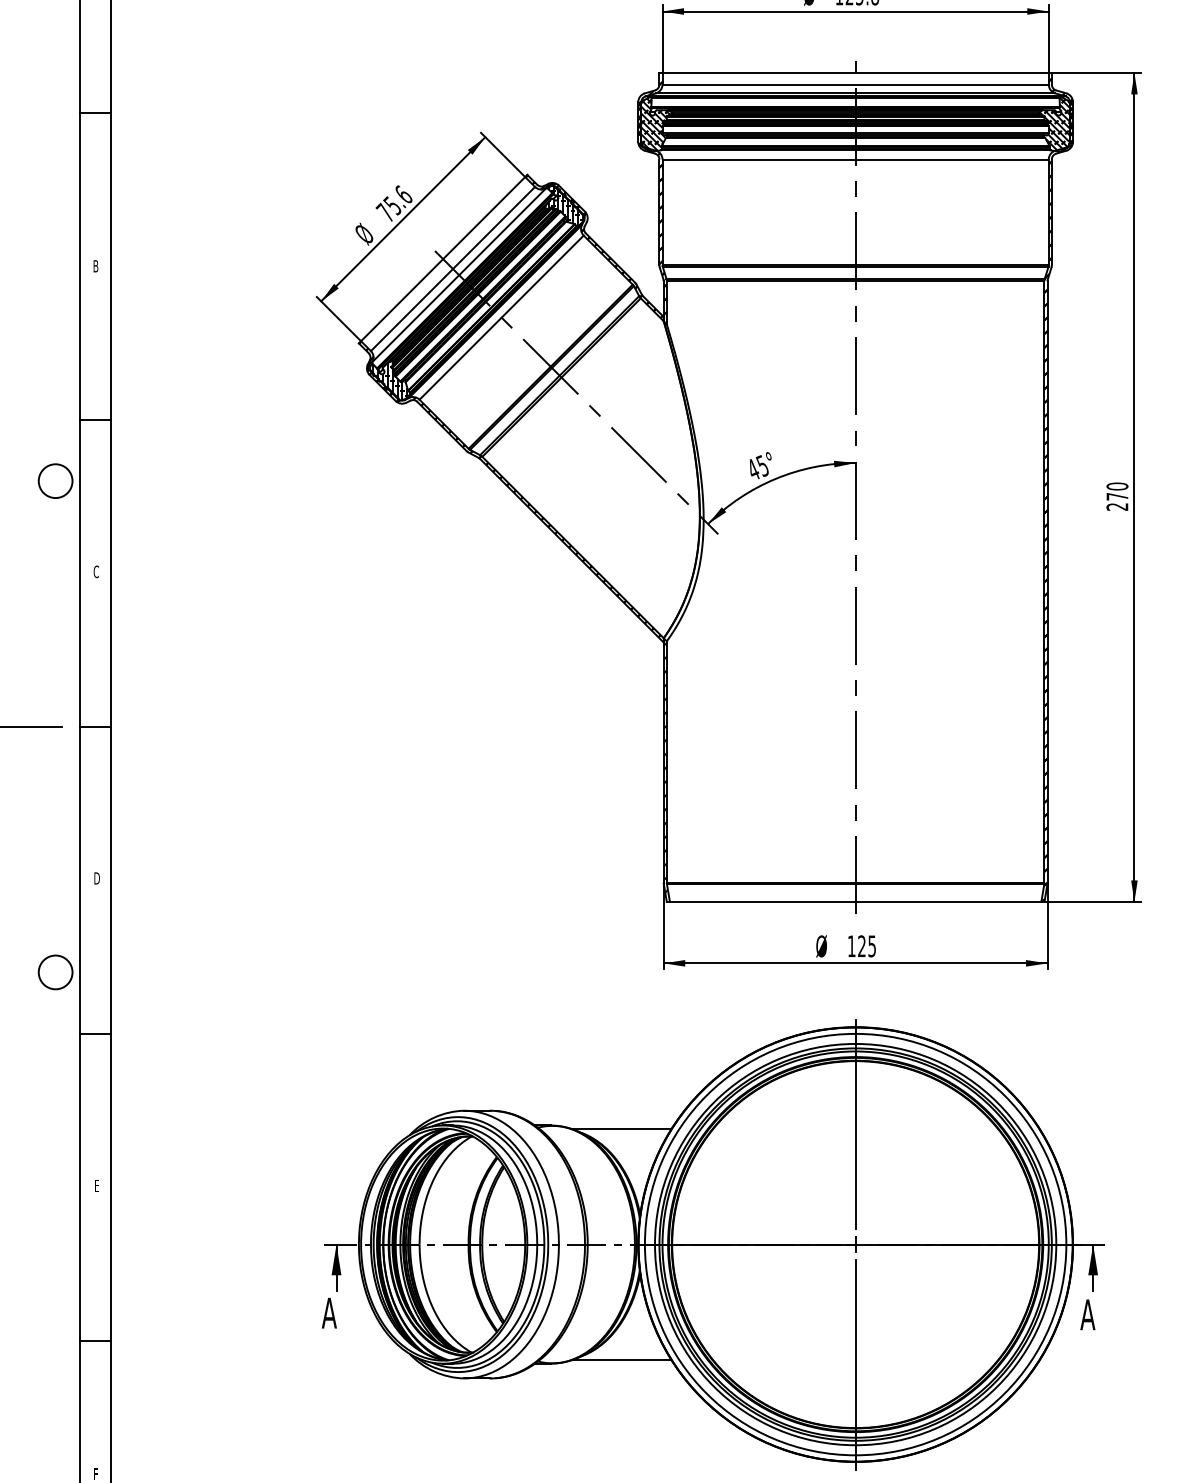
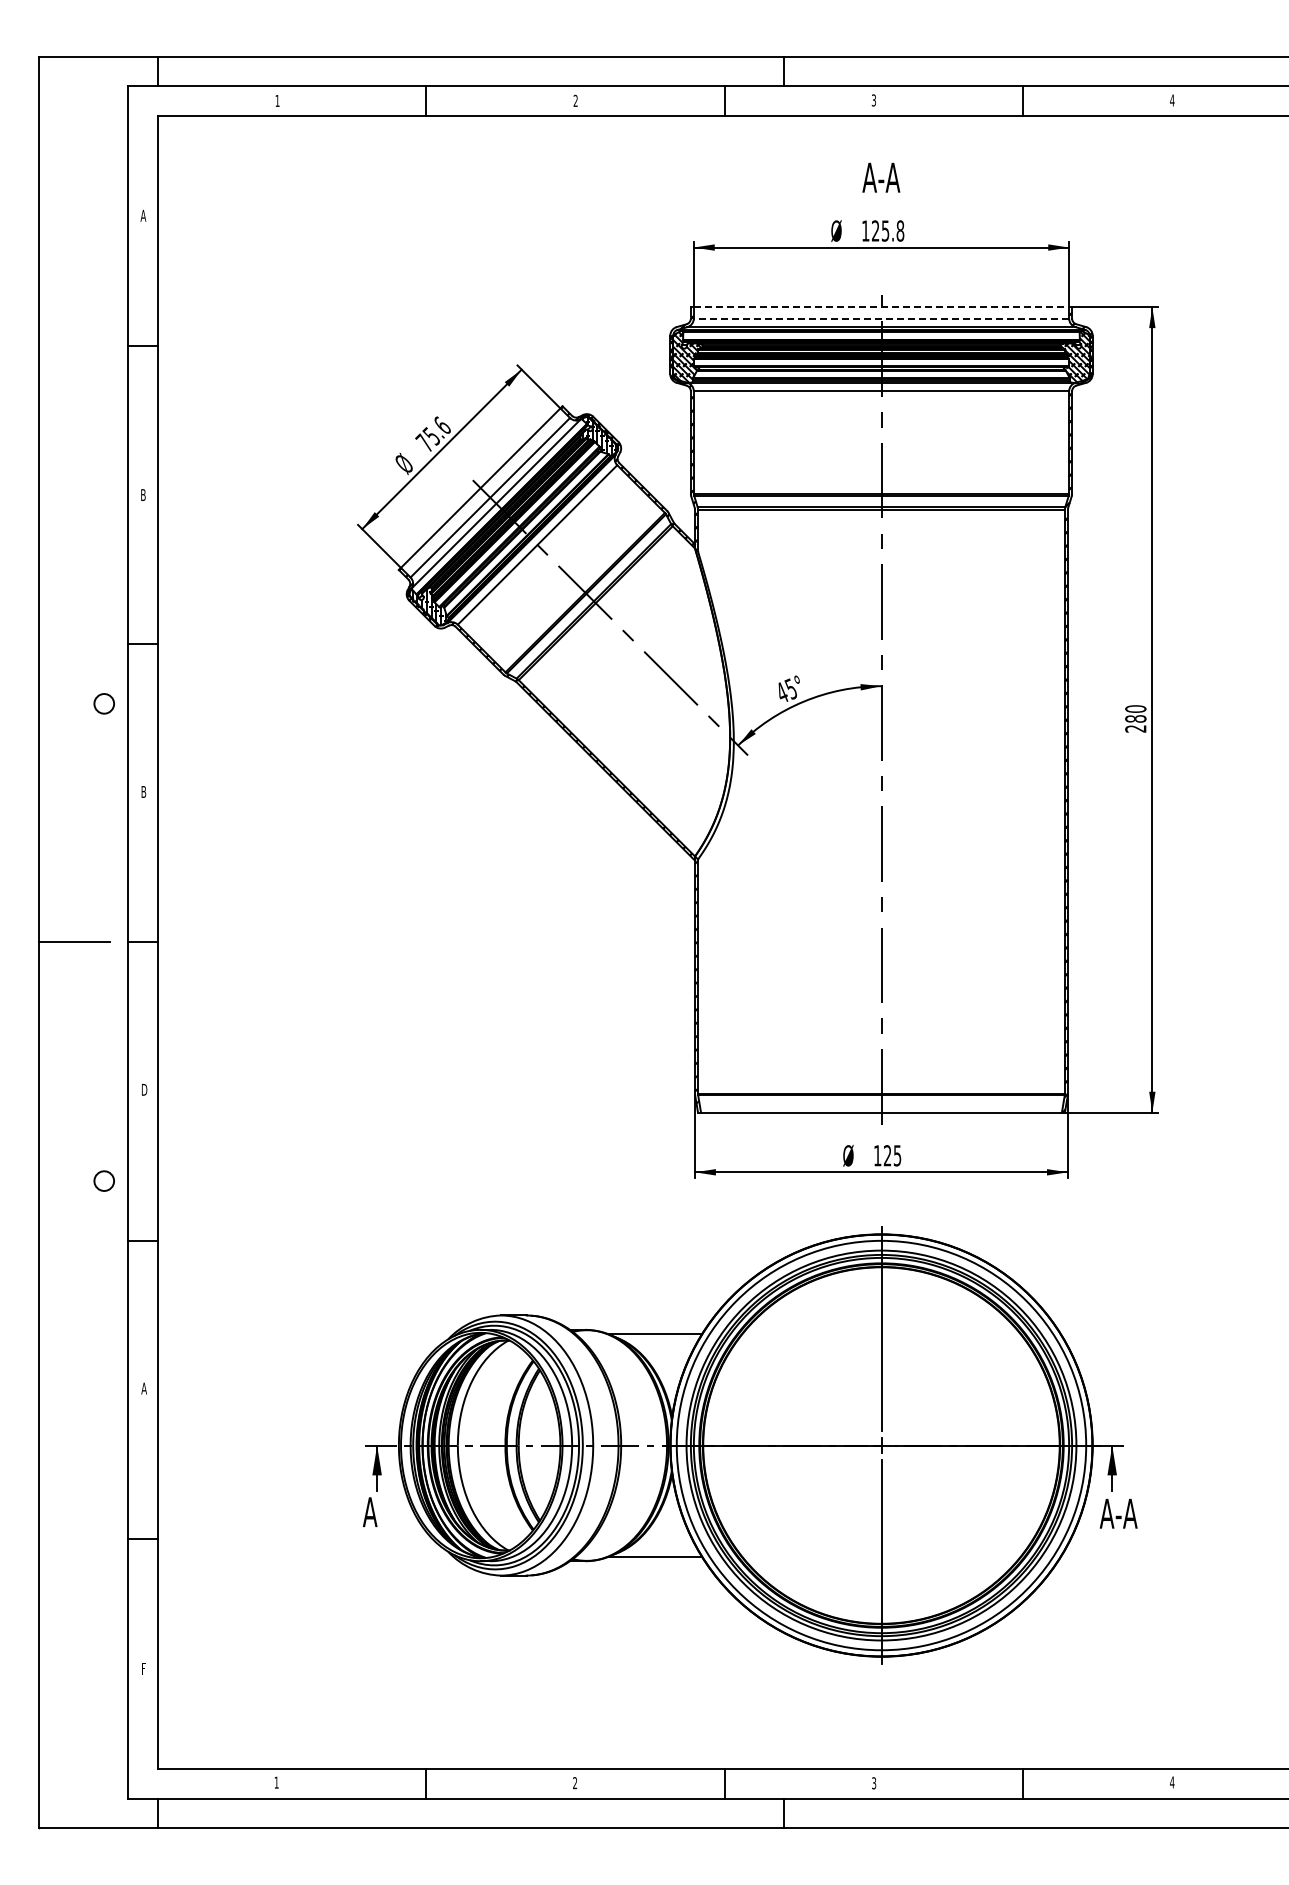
line: (855, 73) -> (881, 307), solid -> dashed
line: (855, 84) -> (881, 318), solid -> dashed
circle: (54, 480) -> (103, 703), size x0.6
text: (1117, 496) -> (1135, 718), 270 -> 280
text: (96, 571) -> (143, 791), C -> B
circle: (54, 971) -> (103, 1180), size x0.6
text: (96, 1185) -> (143, 1388), E -> A
text: (1107, 1314) -> (1126, 1513), A -> A-A

